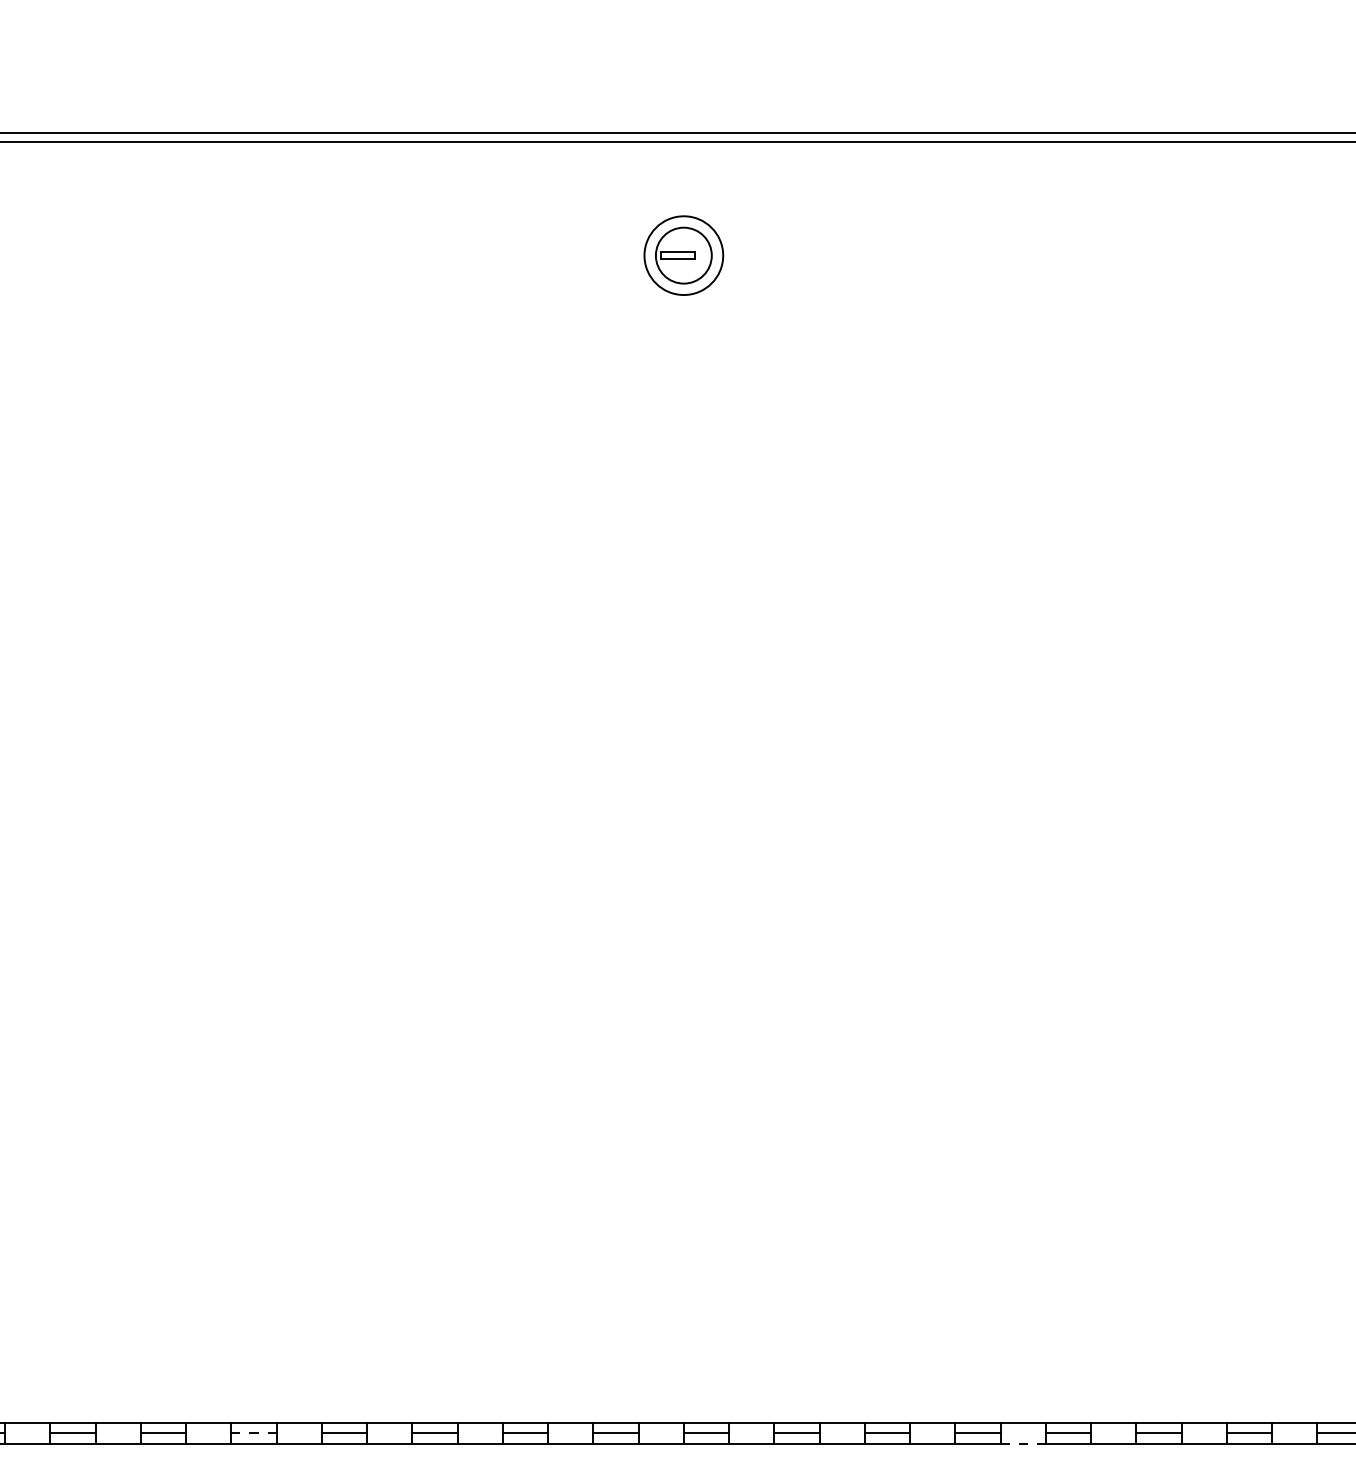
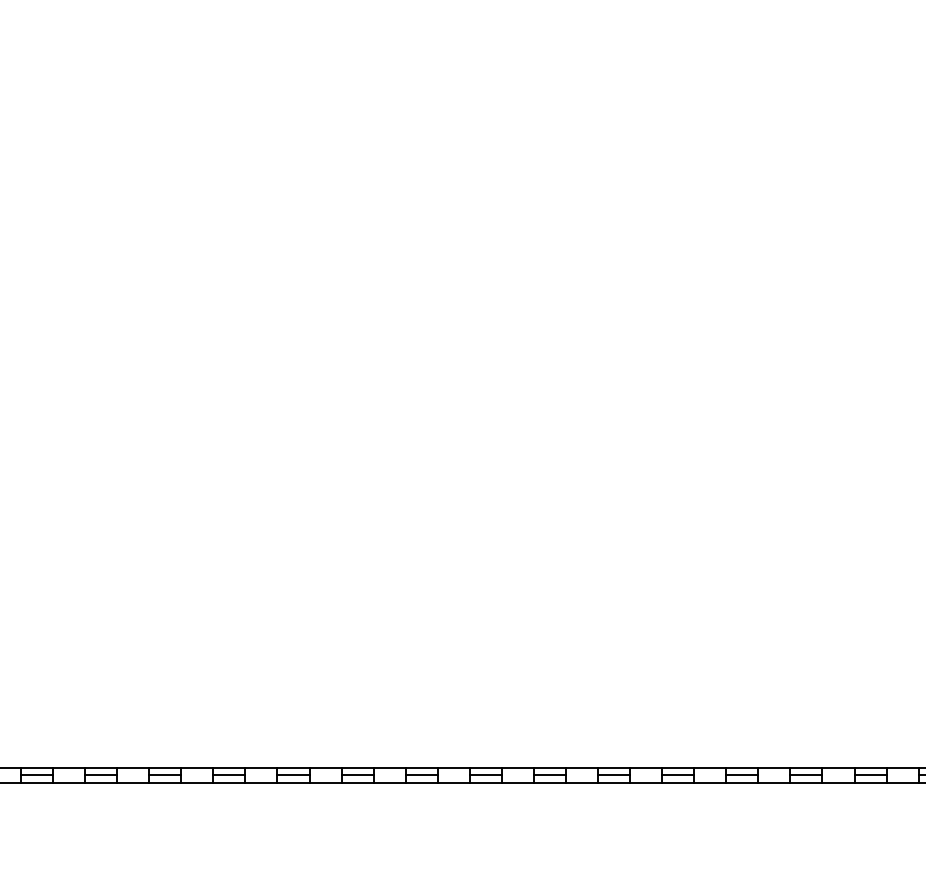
line: (253, 1433) -> (229, 775), dashed -> solid
line: (1023, 1443) -> (774, 782), dashed -> solid

